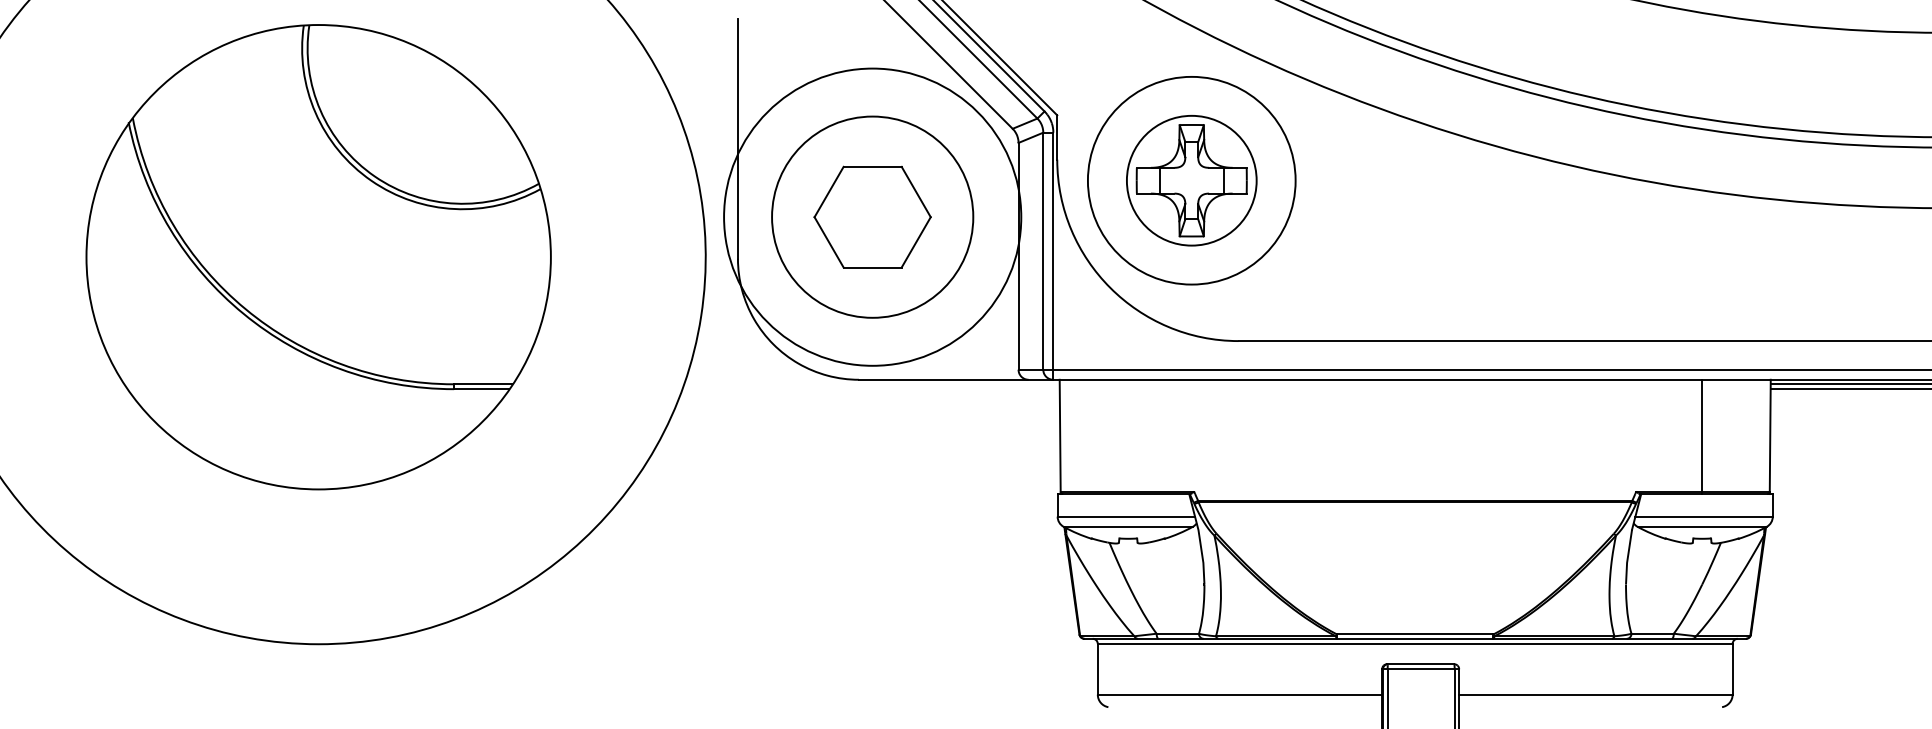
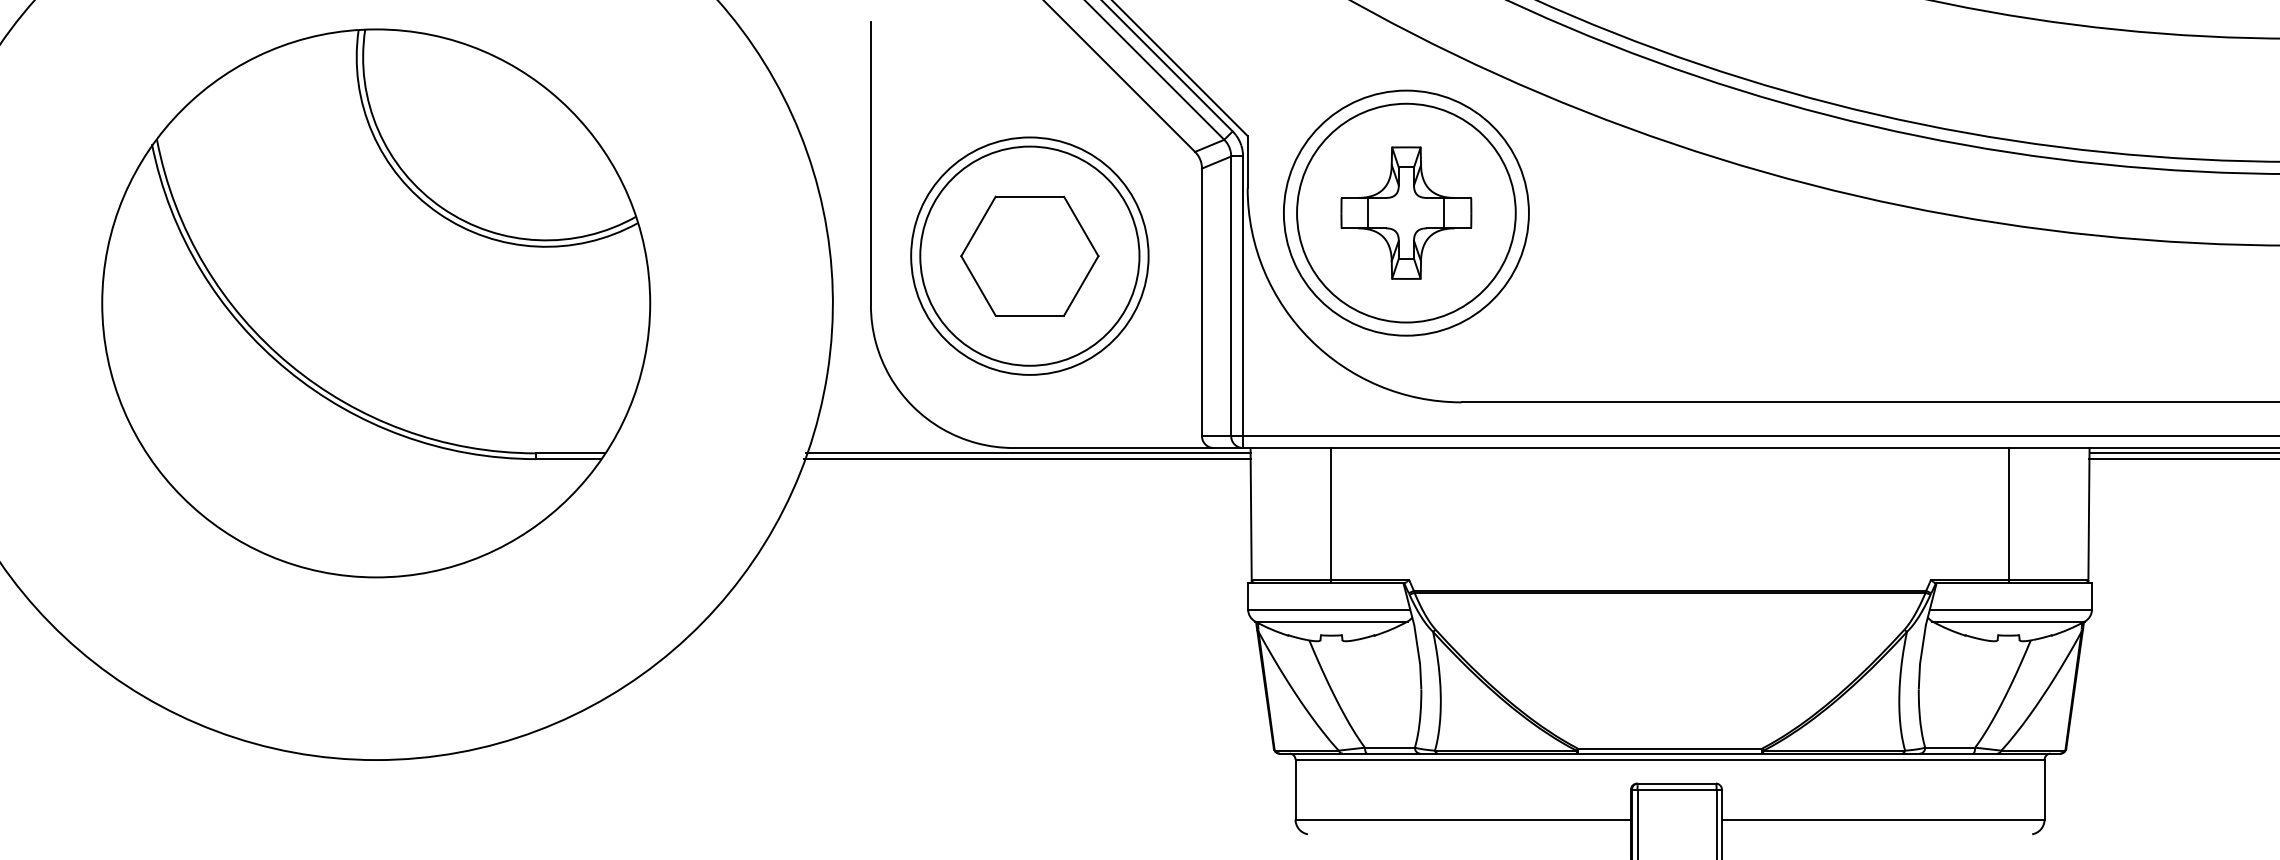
circle: (1191, 180) -> (1406, 212), size x1.43
circle: (872, 216) -> (1029, 255), size x0.62
line: (871, 384) -> (1028, 453), added
line: (870, 389) -> (1027, 459), added
line: (1128, 436) -> (1331, 515), added

